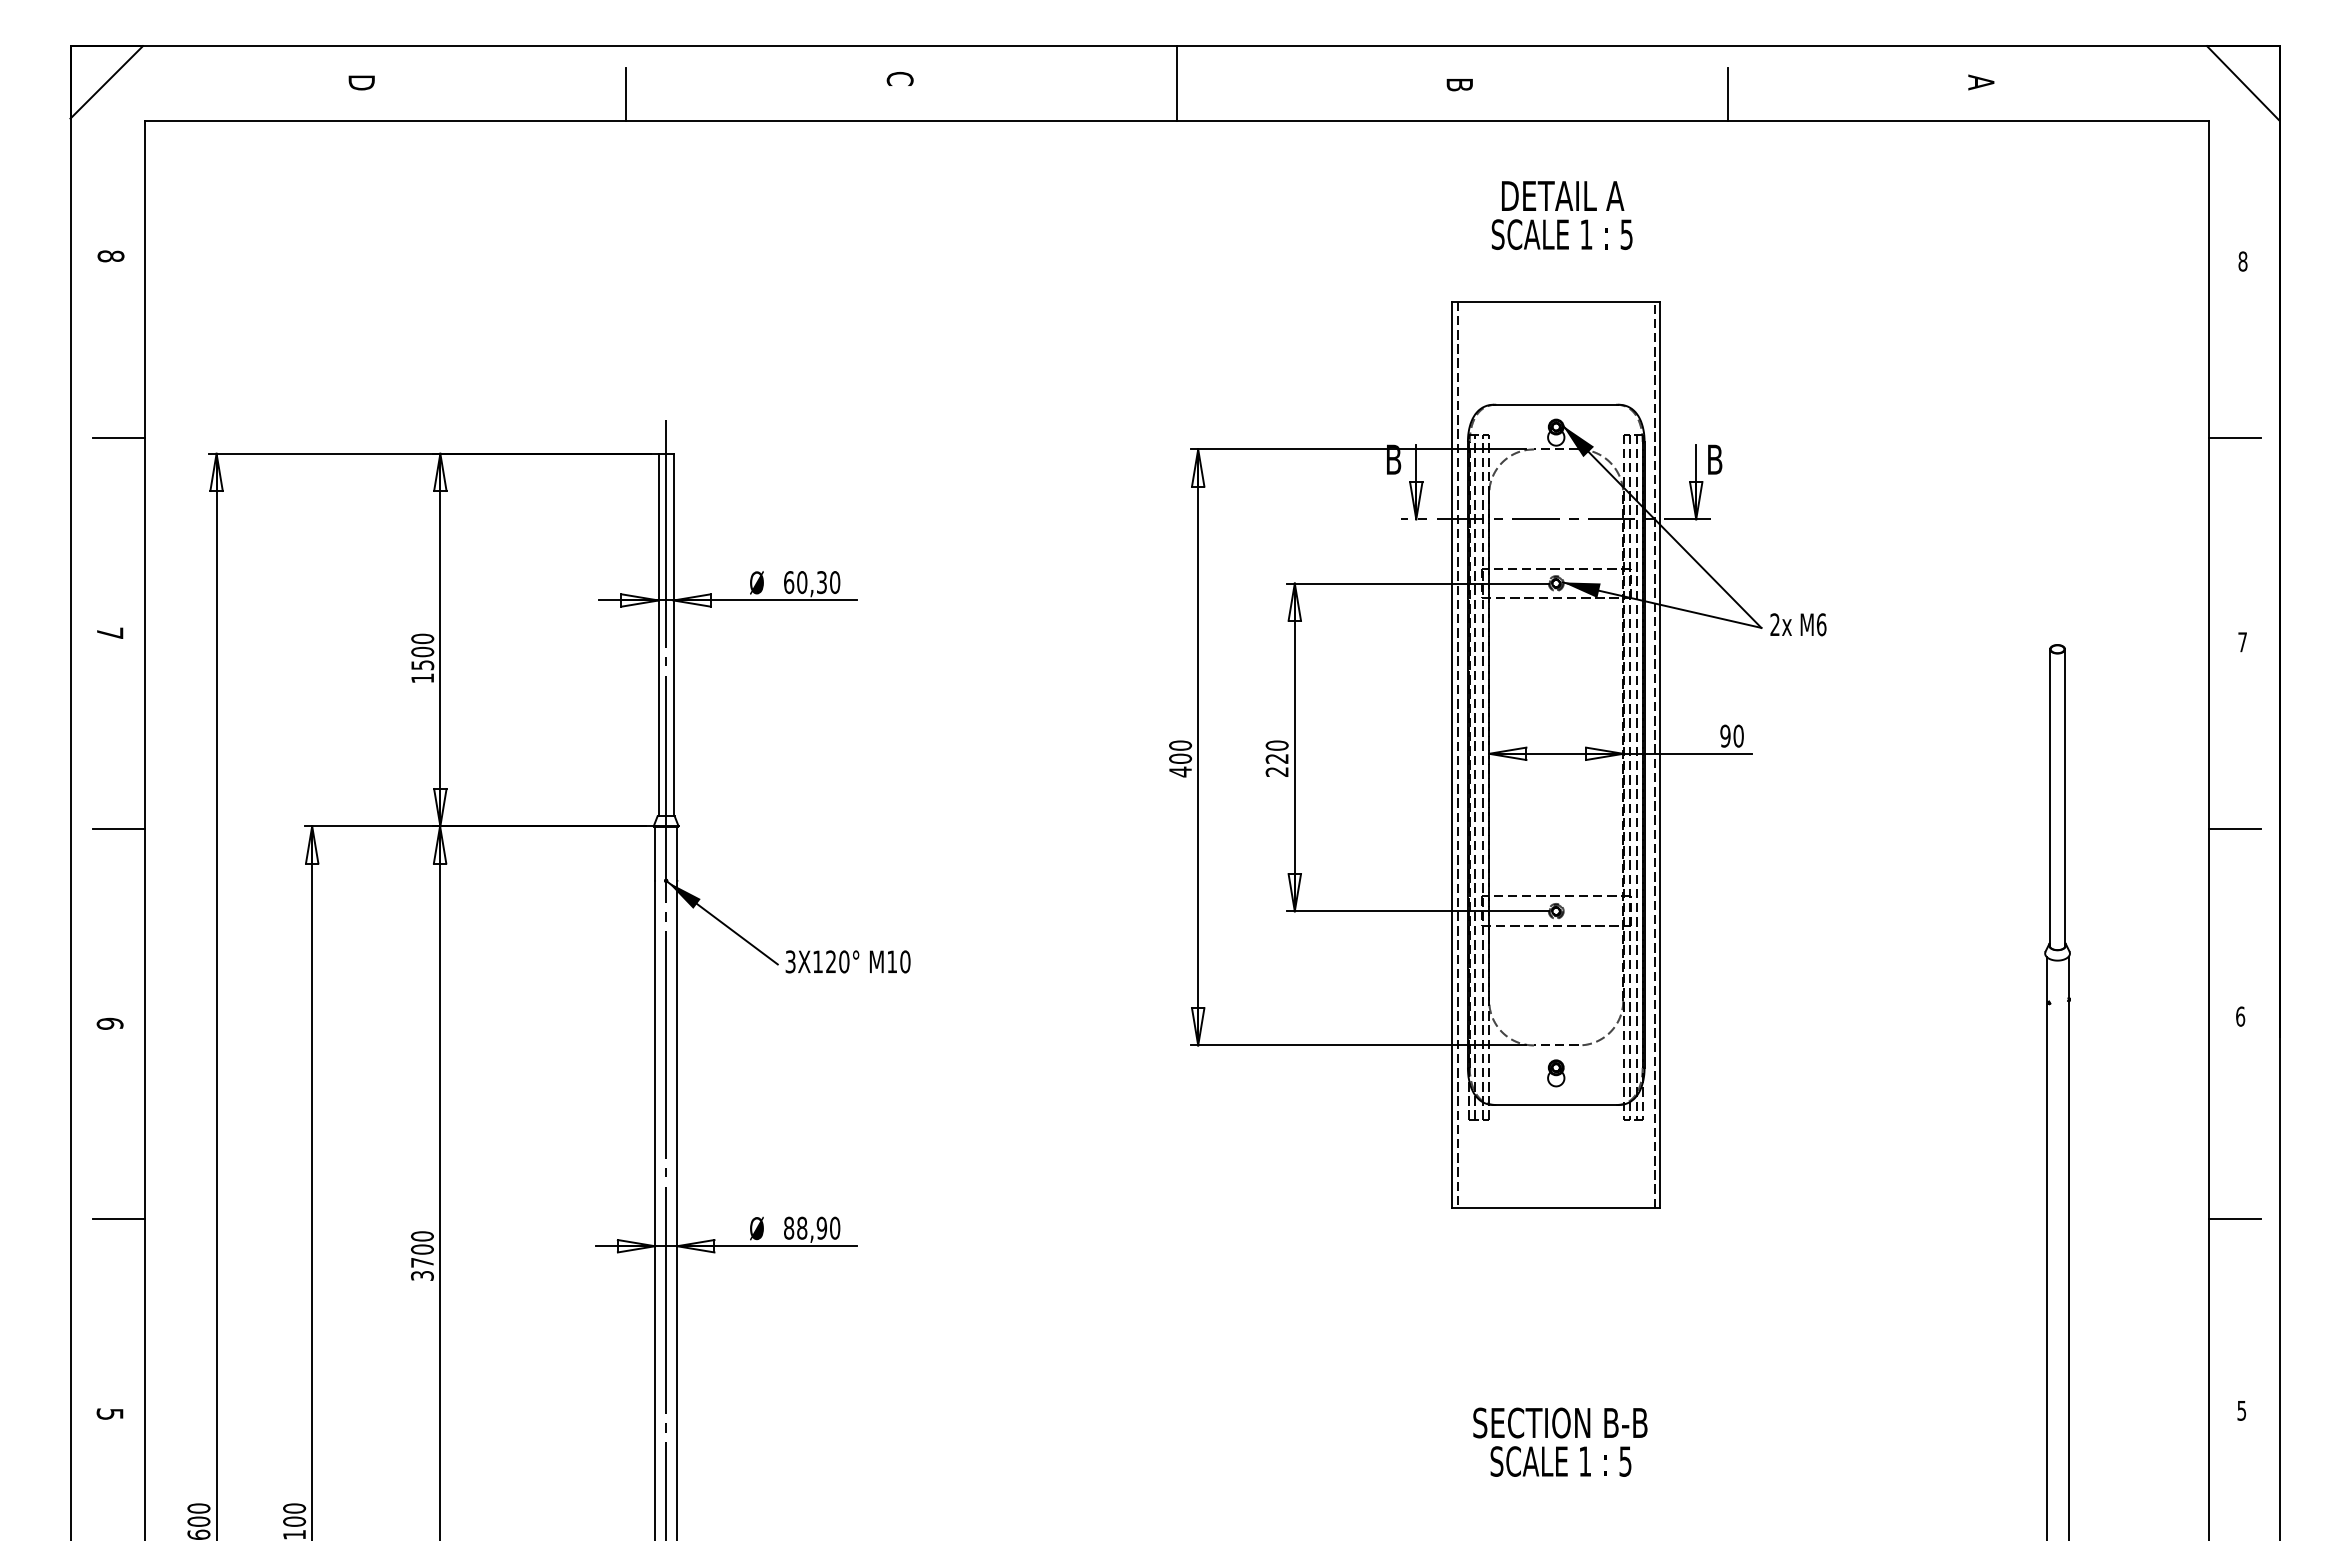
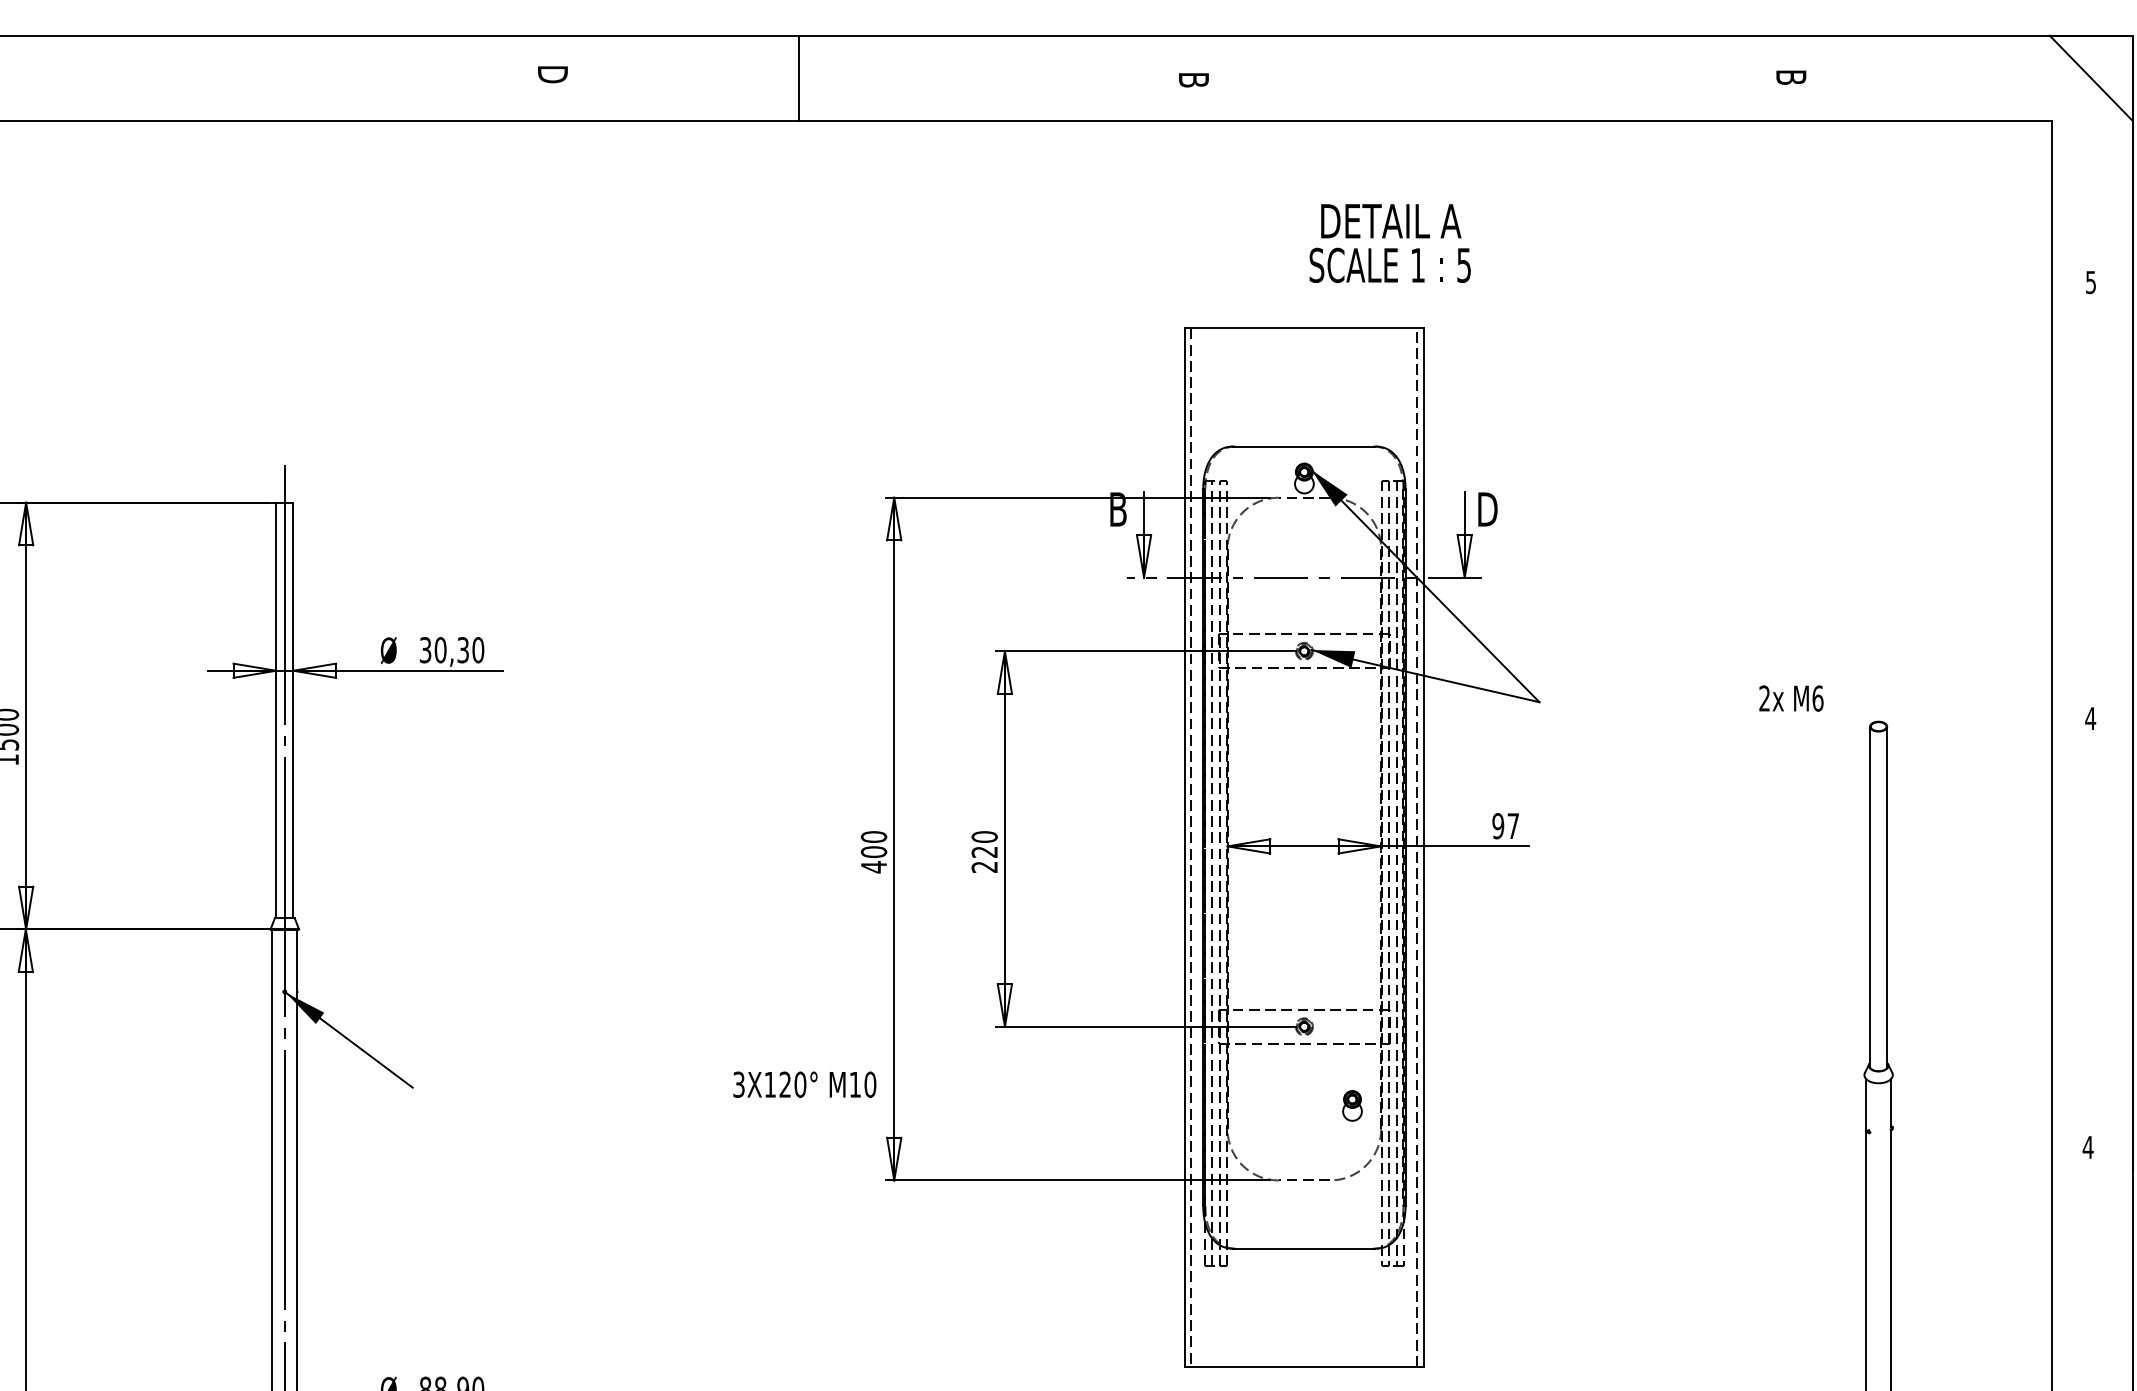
text: (899, 79) -> (552, 73), C -> D
text: (1981, 82) -> (1791, 77), A -> B
line: (1176, 83) -> (798, 78), moved
line: (625, 94) -> (238, 91), removed
line: (1728, 94) -> (1501, 91), removed
text: (1561, 215) -> (1389, 243), moved
text: (2242, 261) -> (2090, 282), 8 -> 5
line: (2234, 438) -> (2081, 485), removed
text: (1717, 459) -> (1489, 509), B -> D
text: (789, 582) -> (426, 650), 60,30 -> 30,30
text: (1798, 624) -> (1791, 698), moved
text: (2242, 642) -> (2090, 718), 7 -> 4
text: (1738, 735) -> (1513, 825), 90 -> 97
line: (2234, 828) -> (2081, 931), removed
text: (847, 961) -> (804, 1084), moved
text: (2240, 1016) -> (2088, 1147), 6 -> 4
part: (1556, 1073) -> (1352, 1106), moved
line: (2234, 1219) -> (2081, 1379), removed

